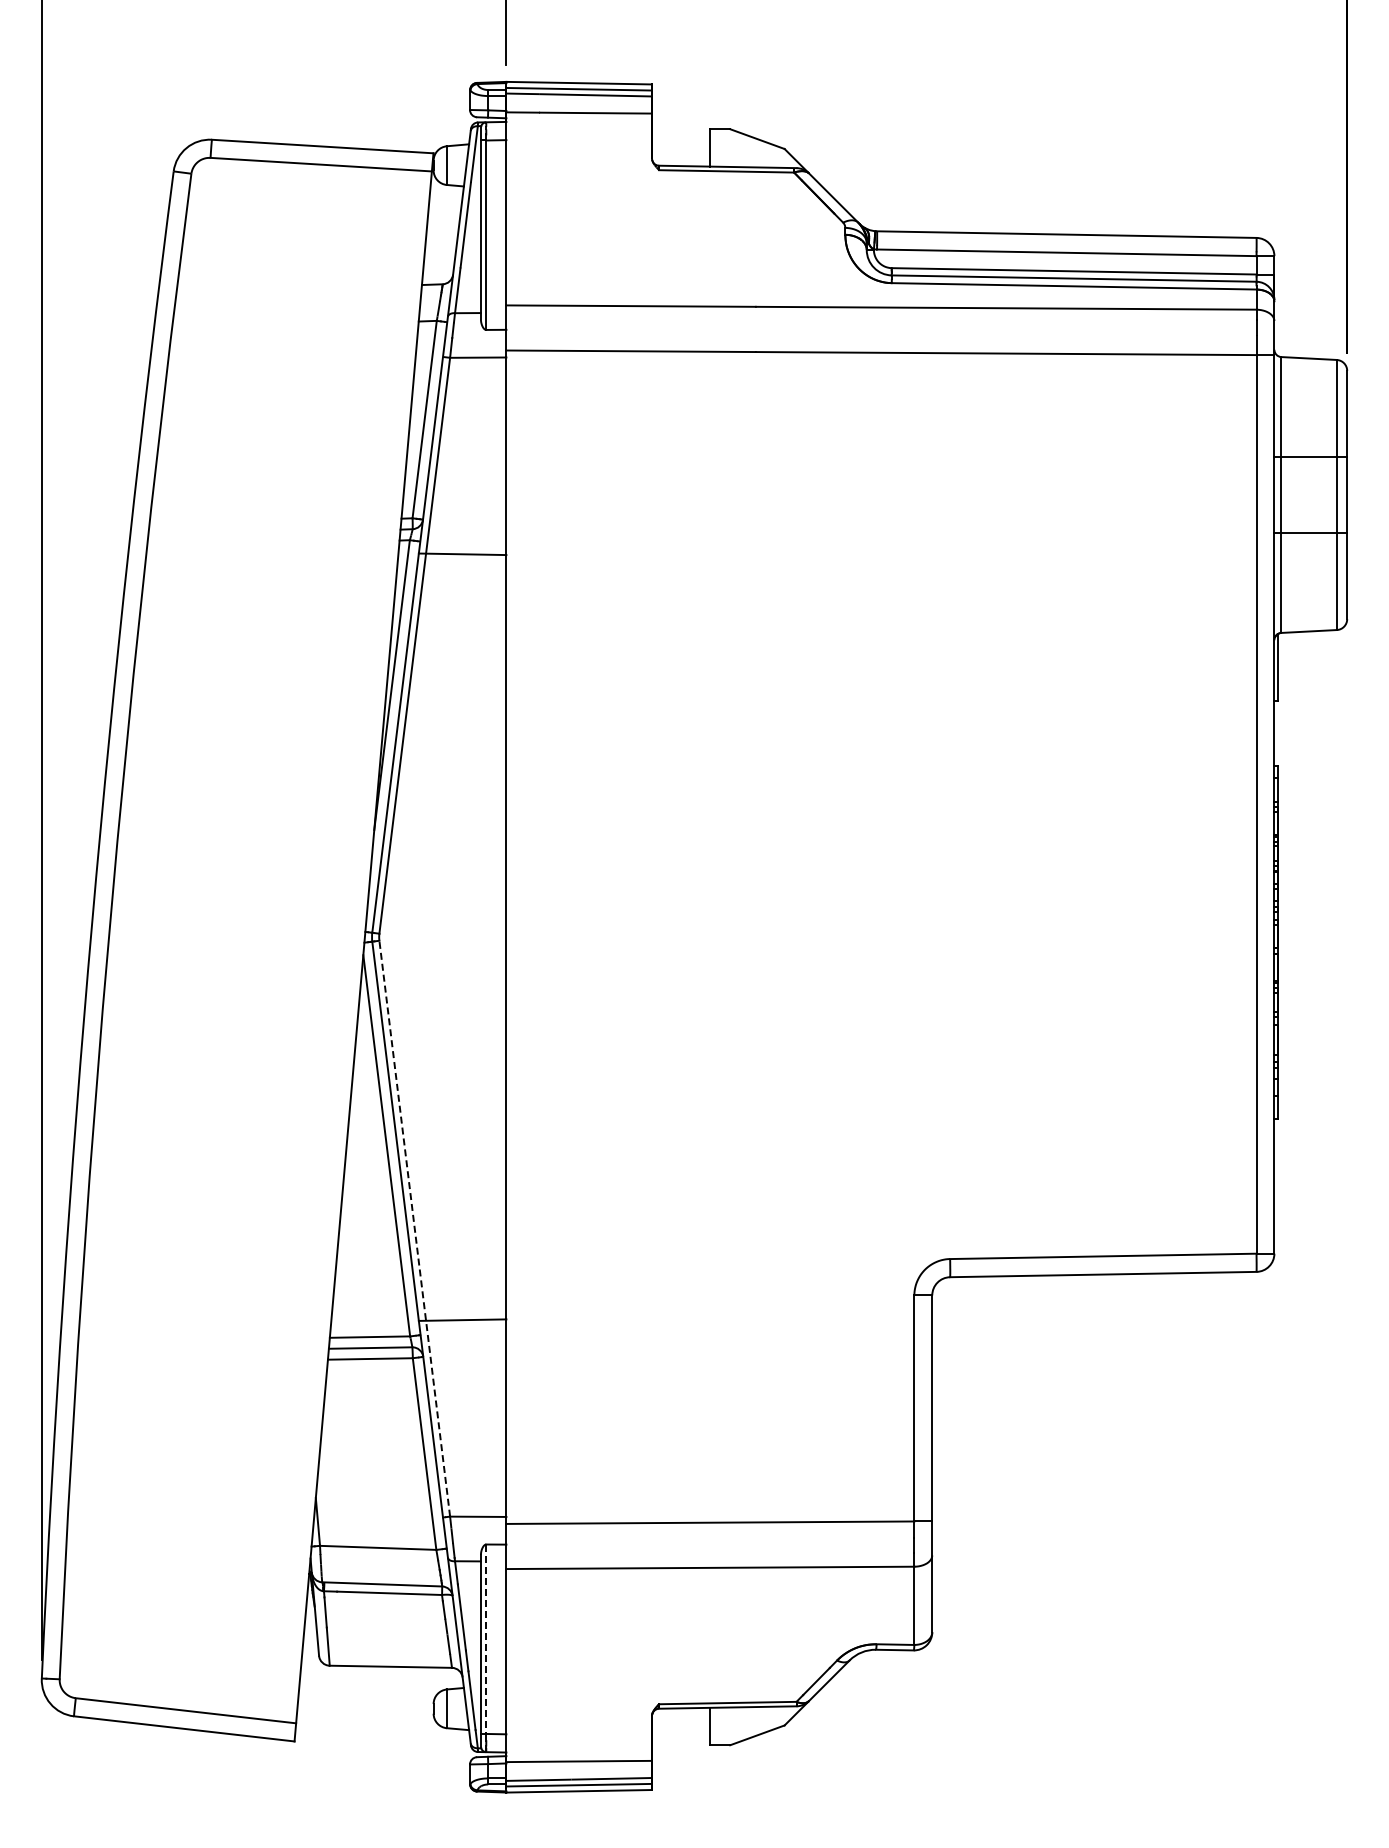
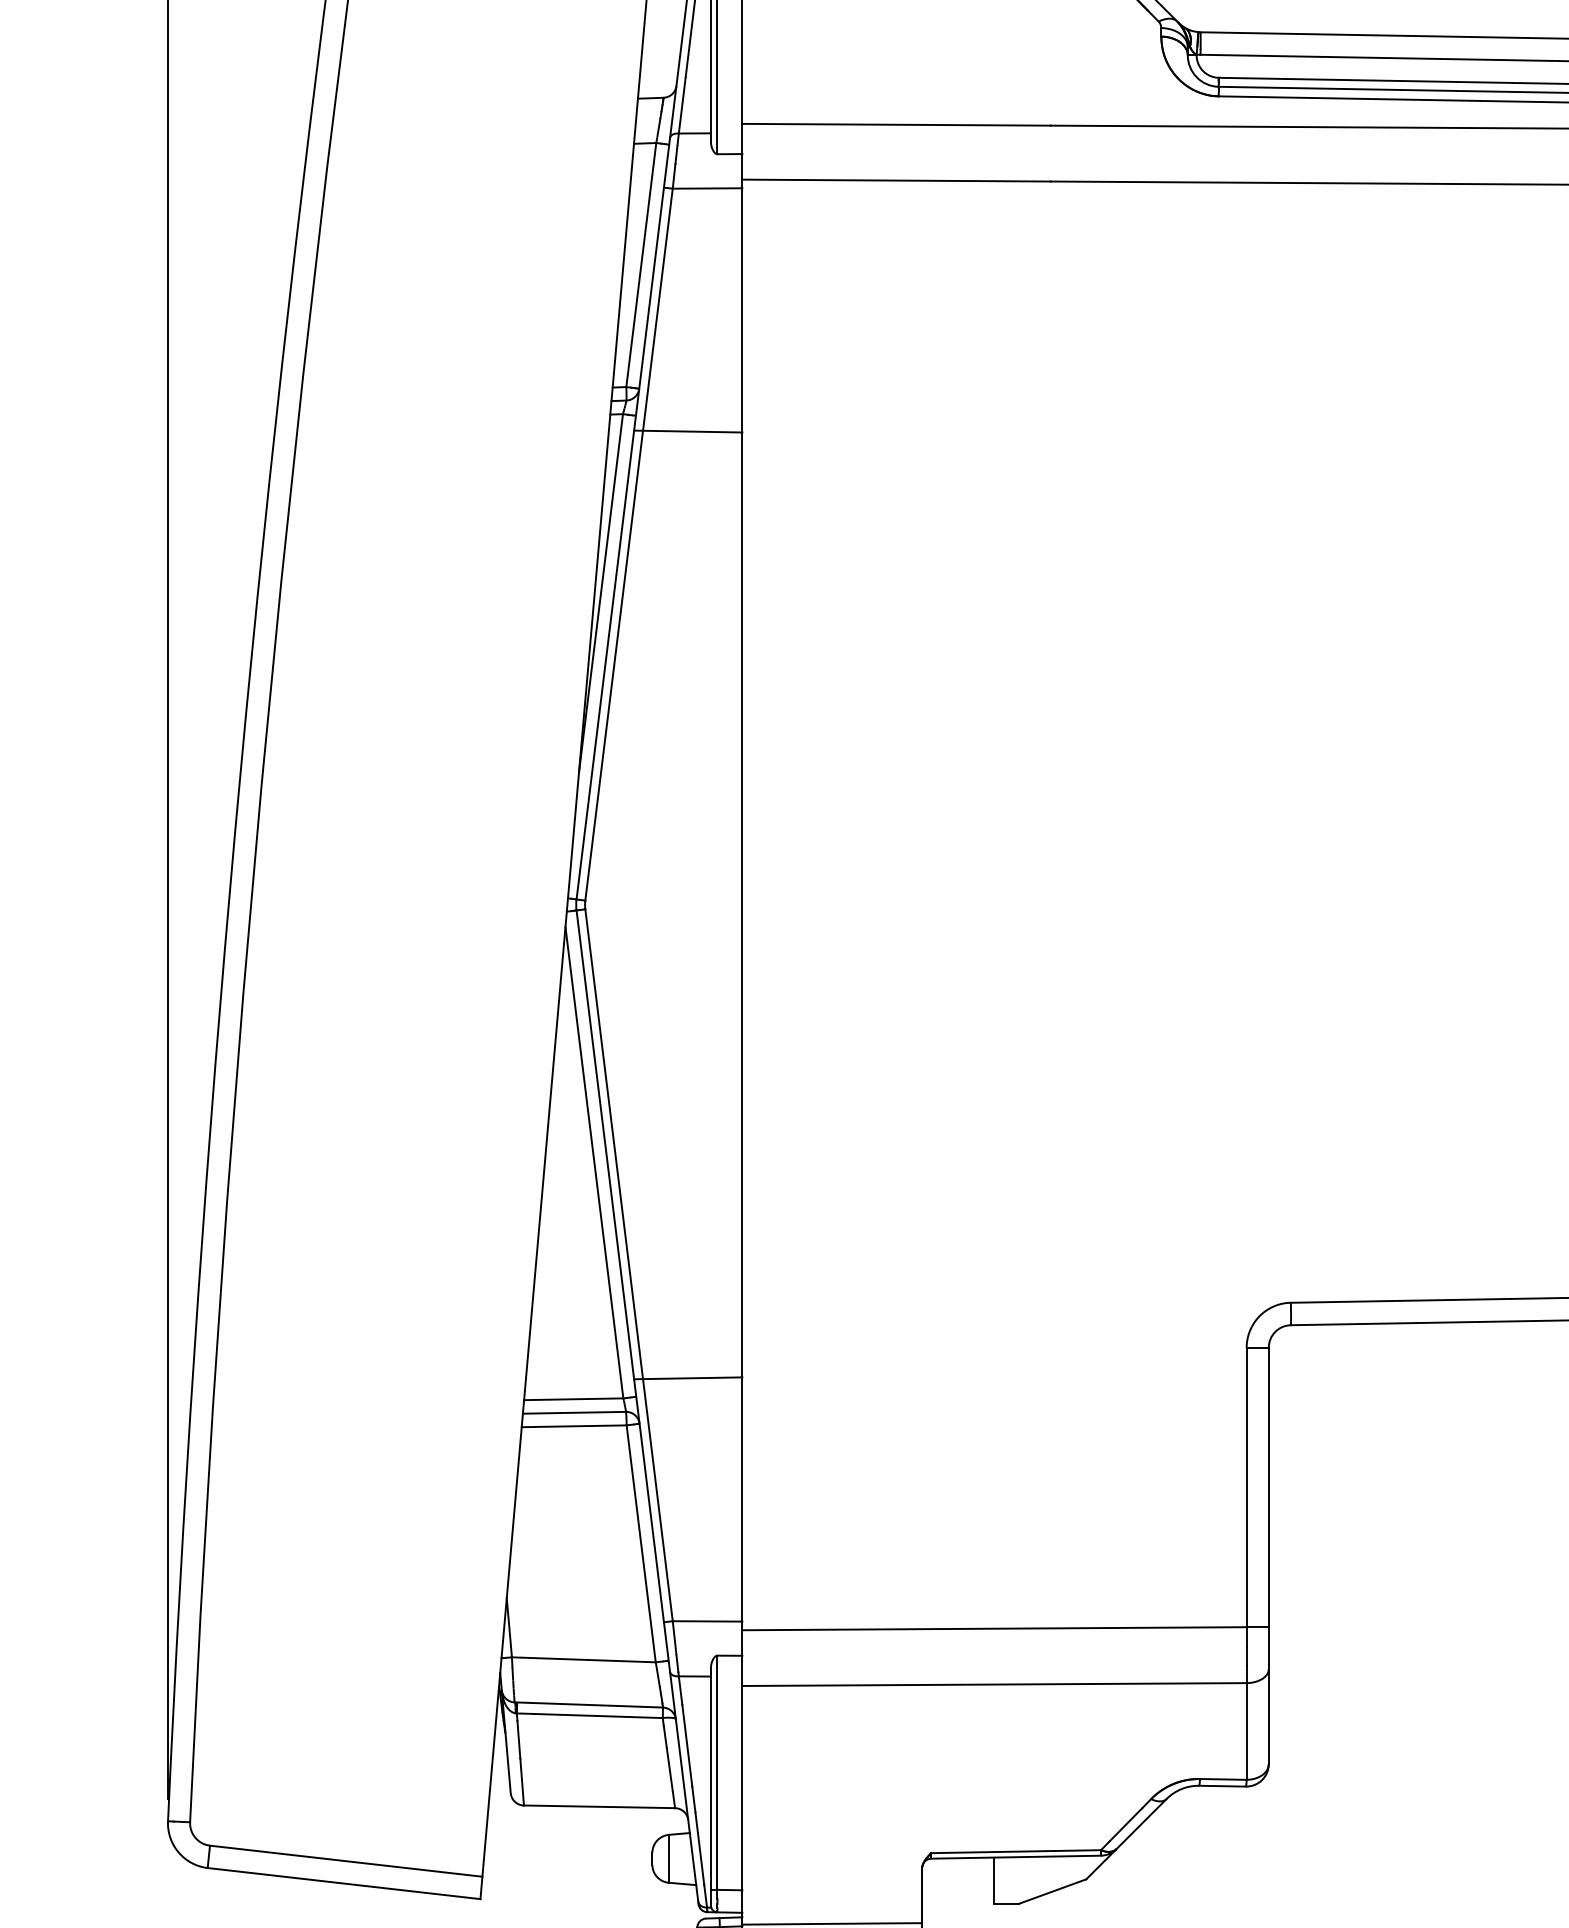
line: (414, 1228) -> (628, 1265), dashed -> solid
line: (486, 1639) -> (717, 1773), dashed -> solid

